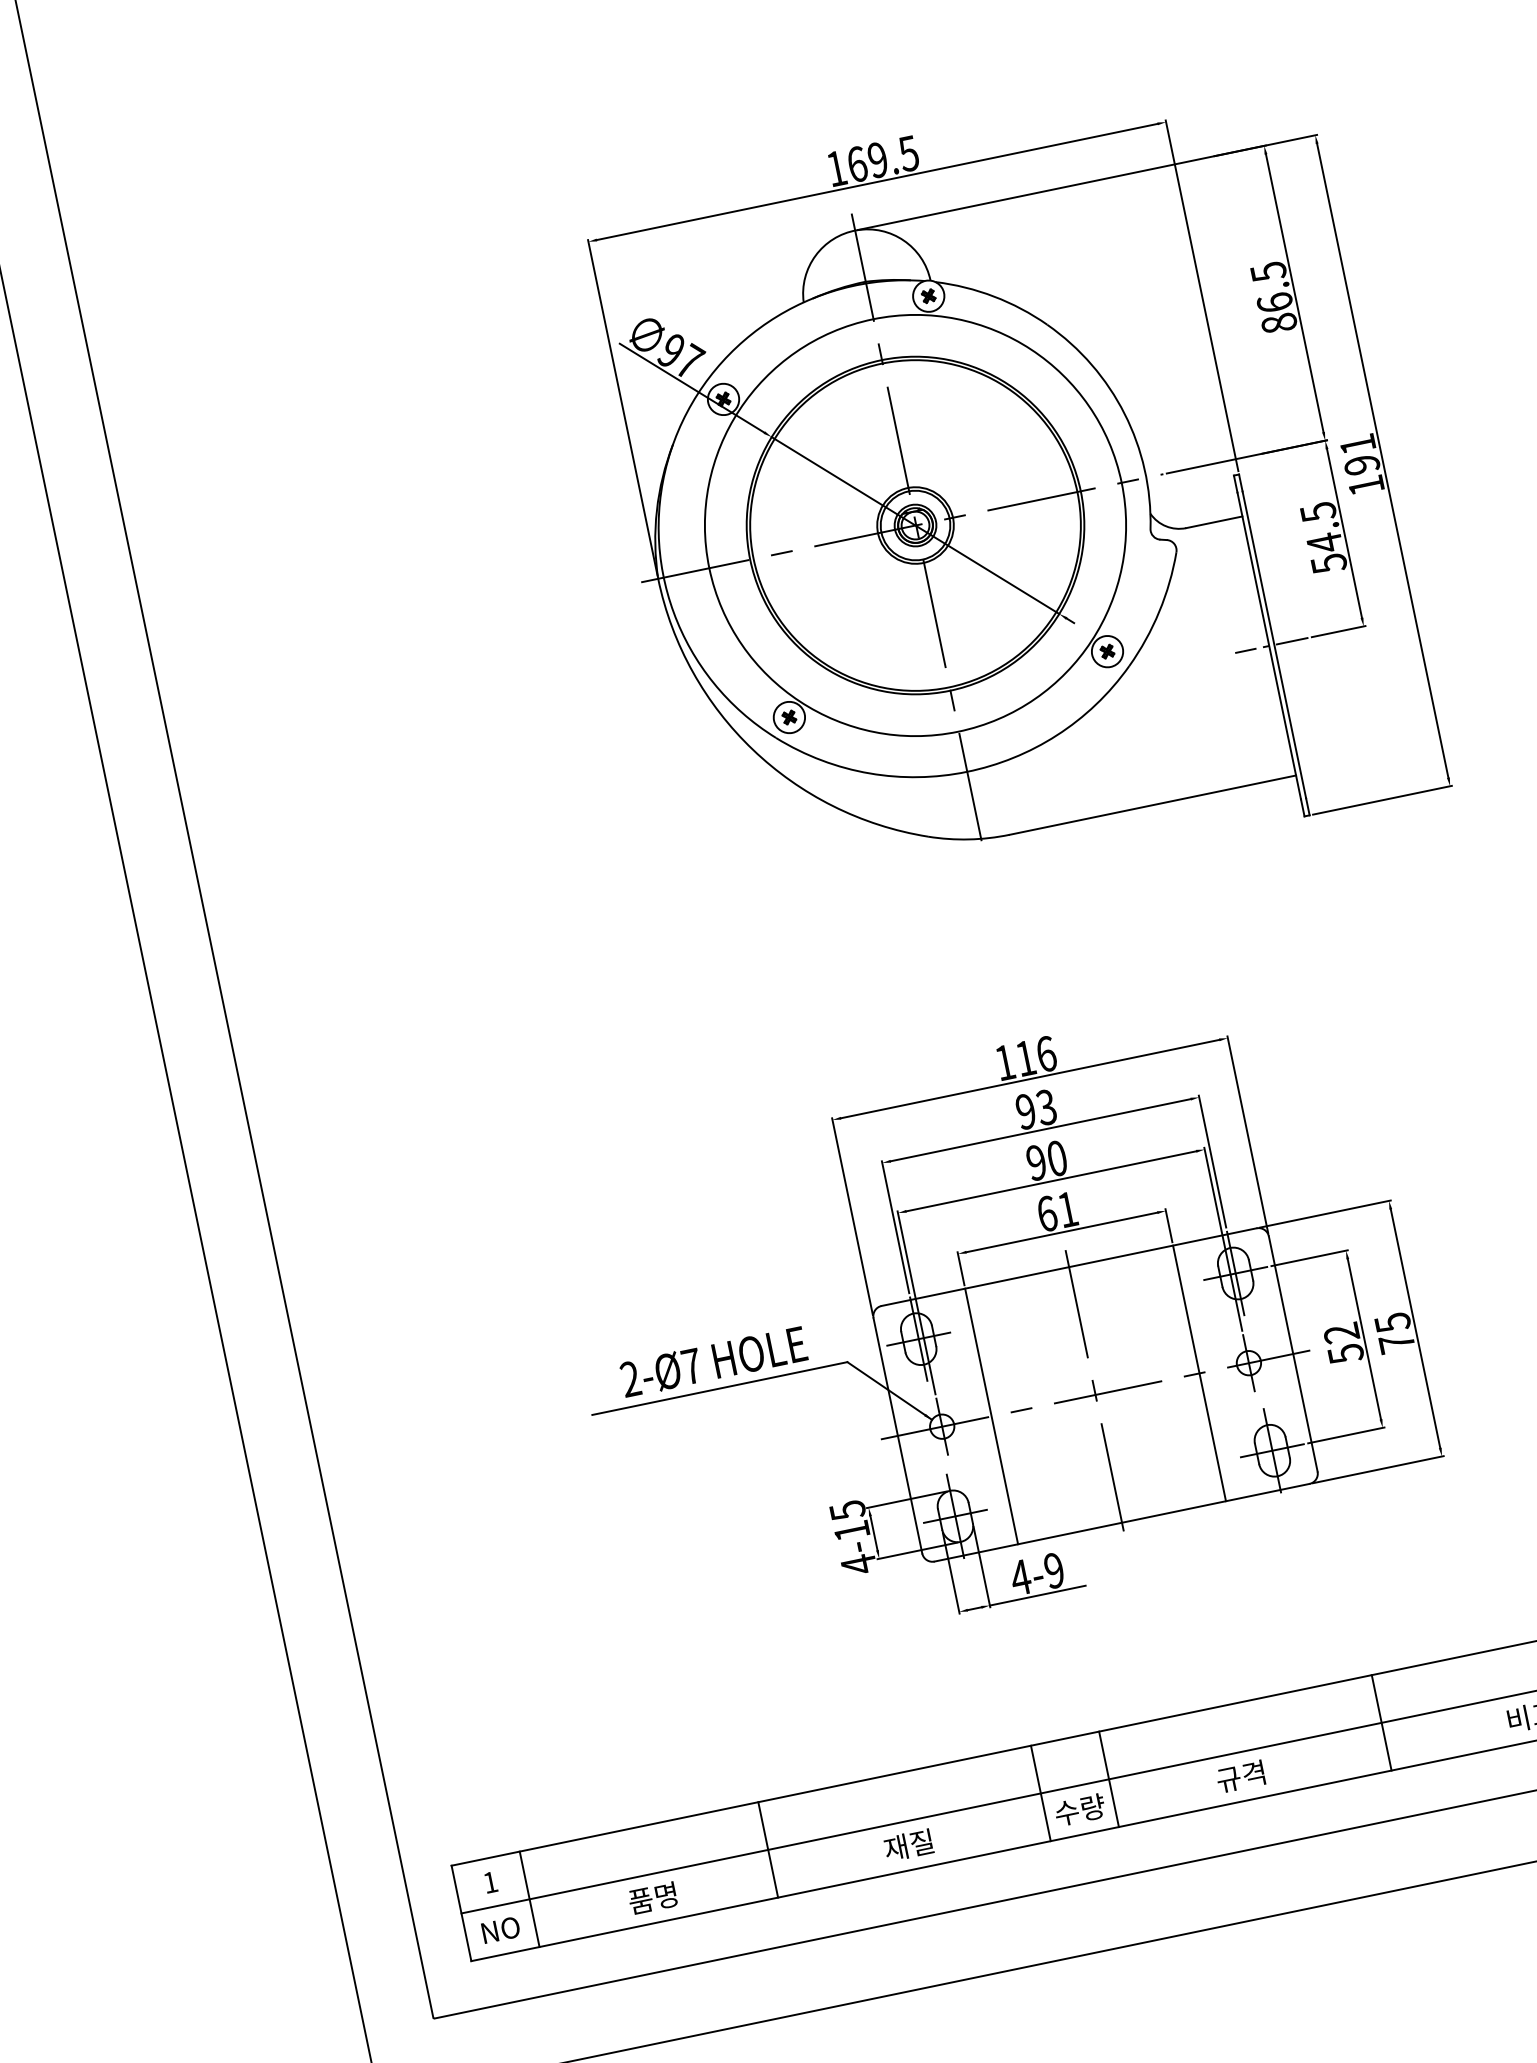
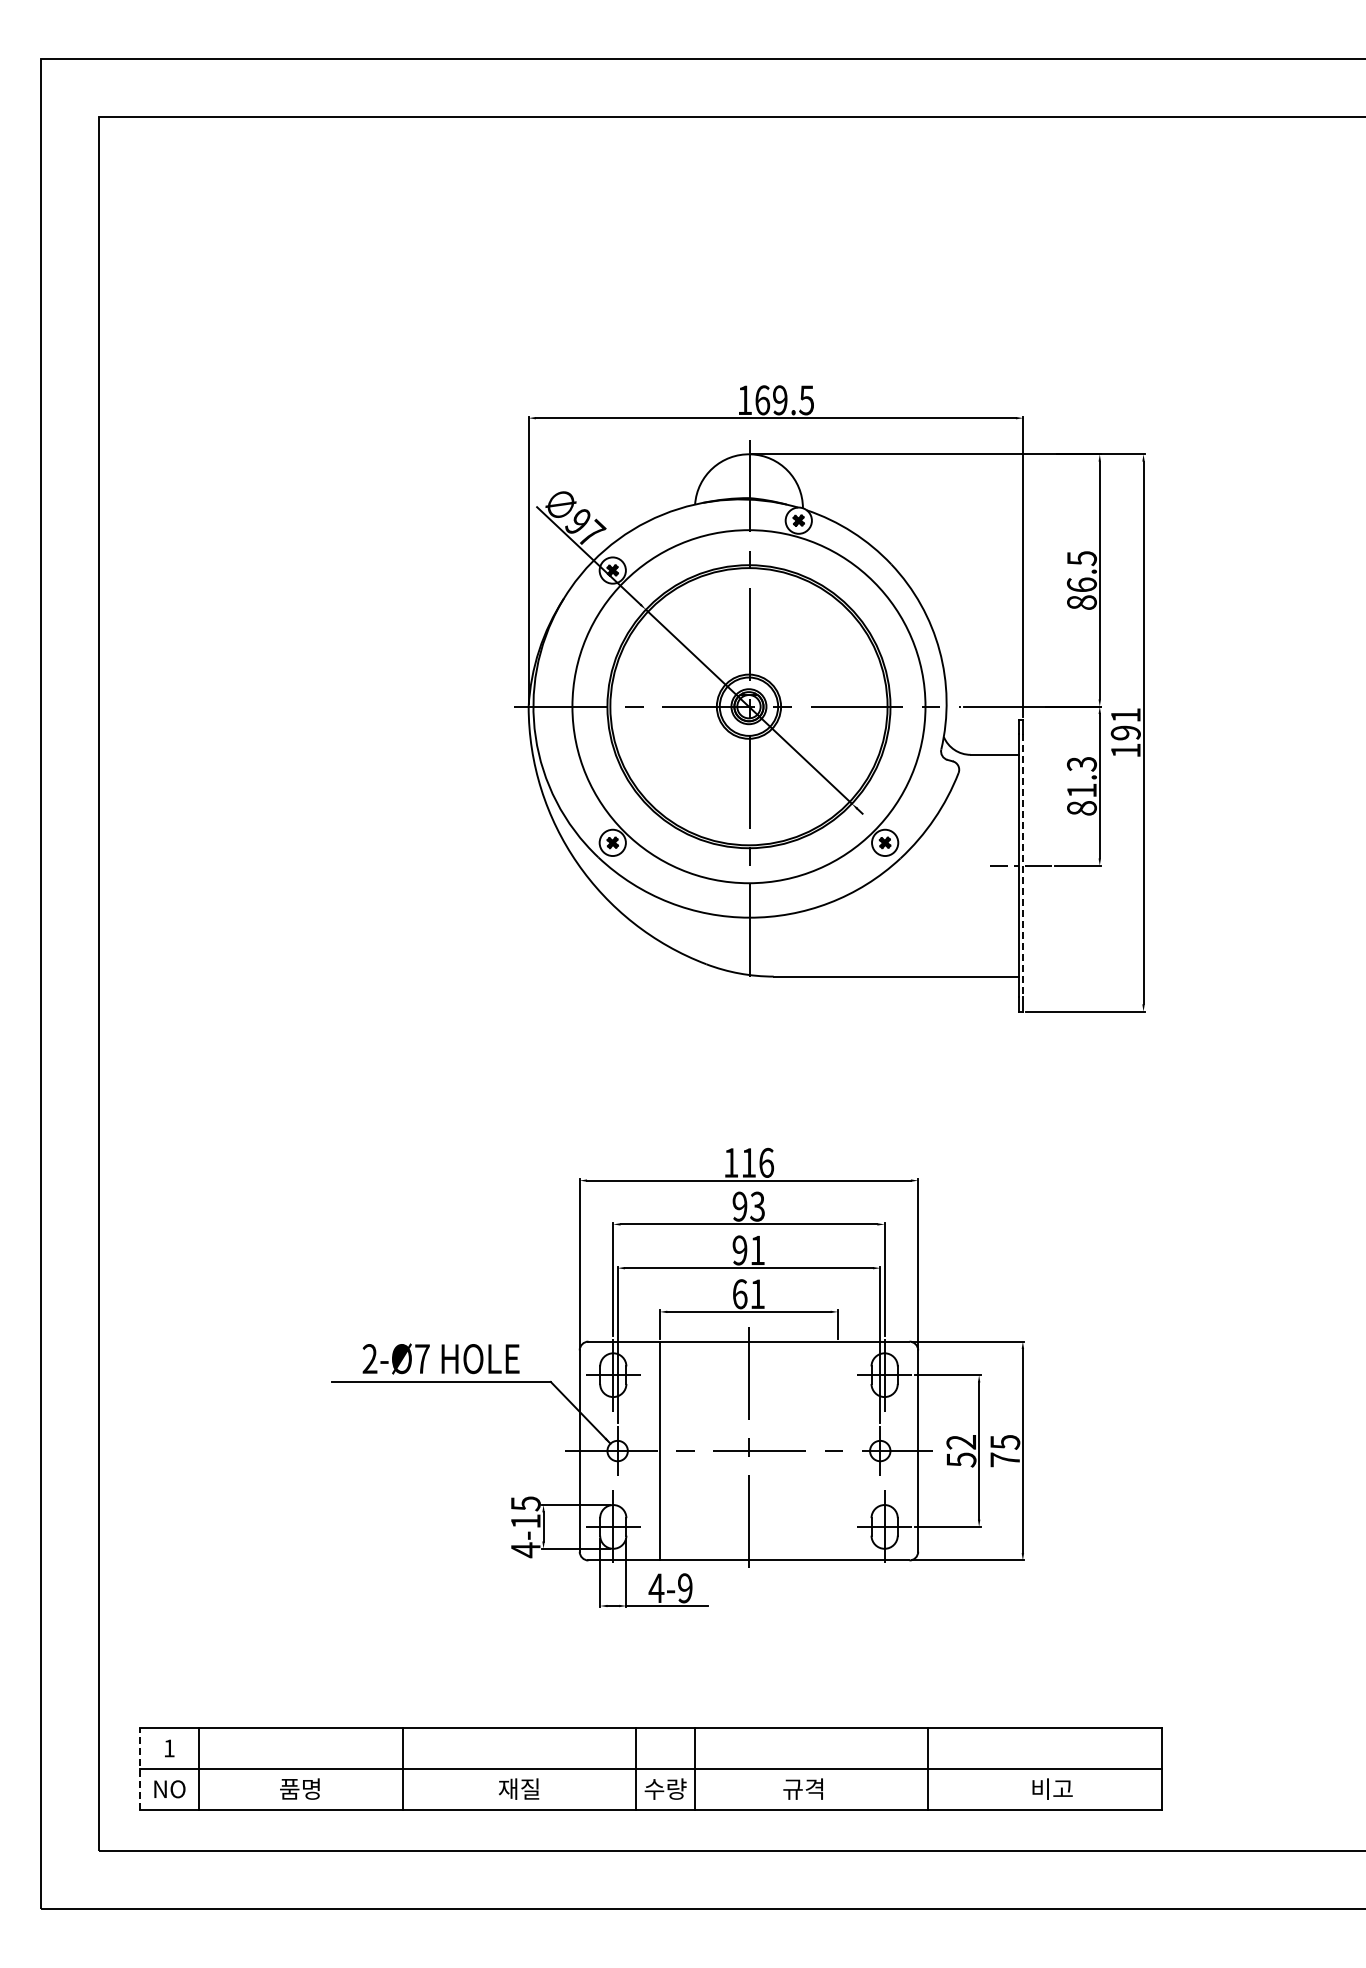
text: (1323, 538) -> (1081, 786), 54.5 -> 81.3
line: (1274, 645) -> (1023, 866), solid -> dashed
text: (1057, 1158) -> (757, 1250), 90 -> 91
line: (1198, 1372) -> (837, 1450), removed
line: (461, 1912) -> (140, 1768), solid -> dashed

